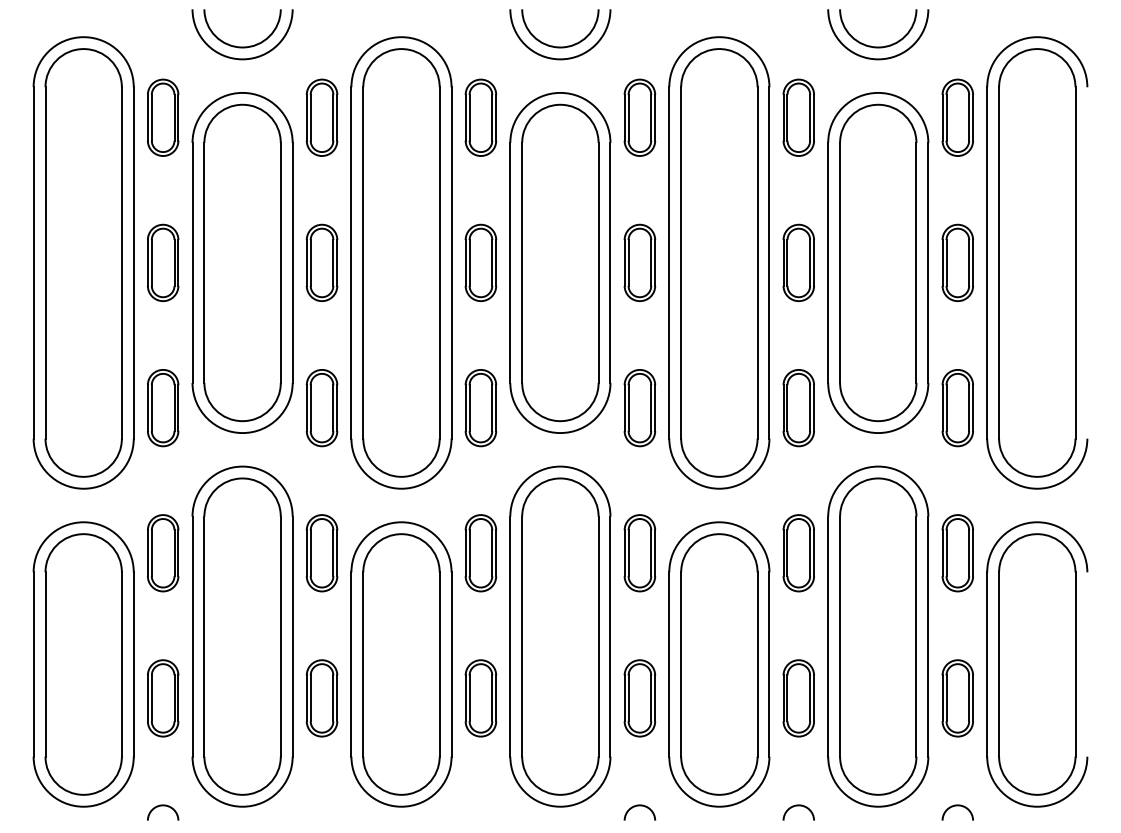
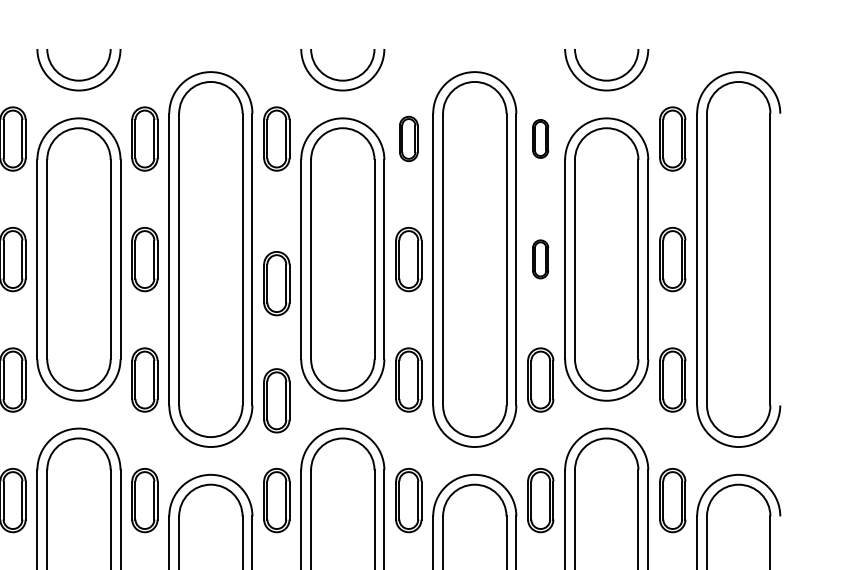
part: (639, 117) -> (408, 138), size x0.7
part: (798, 117) -> (540, 138), size x0.6
part: (480, 262) -> (276, 283), moved
part: (798, 262) -> (540, 259), size x0.6
part: (480, 408) -> (276, 401), moved

